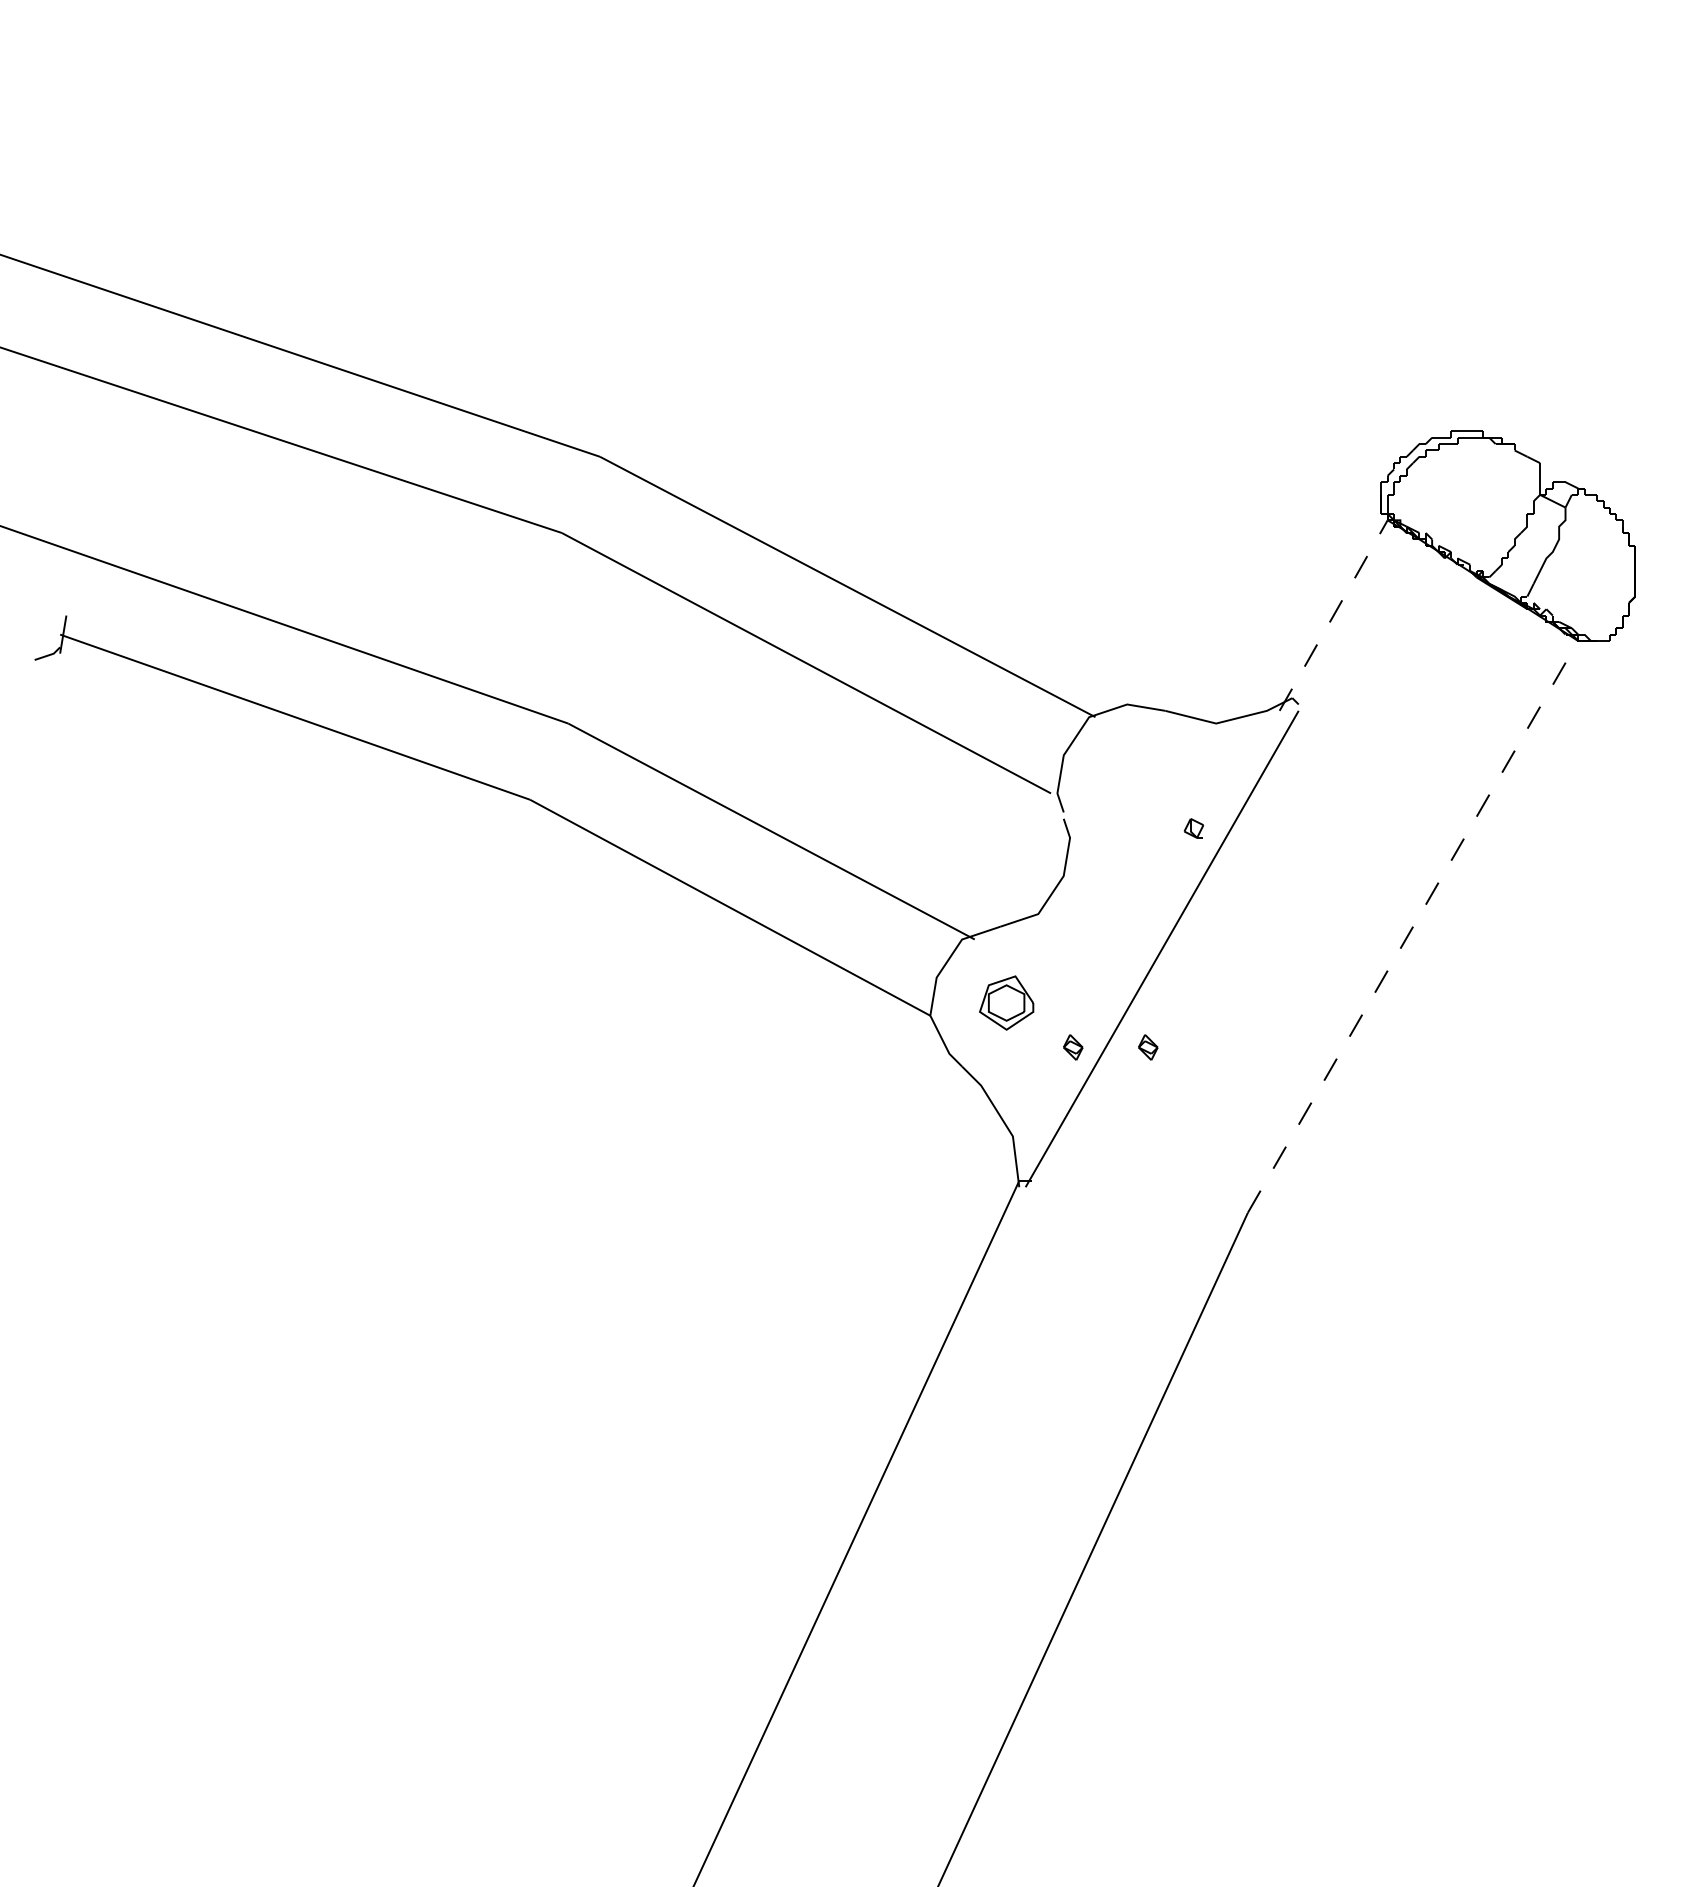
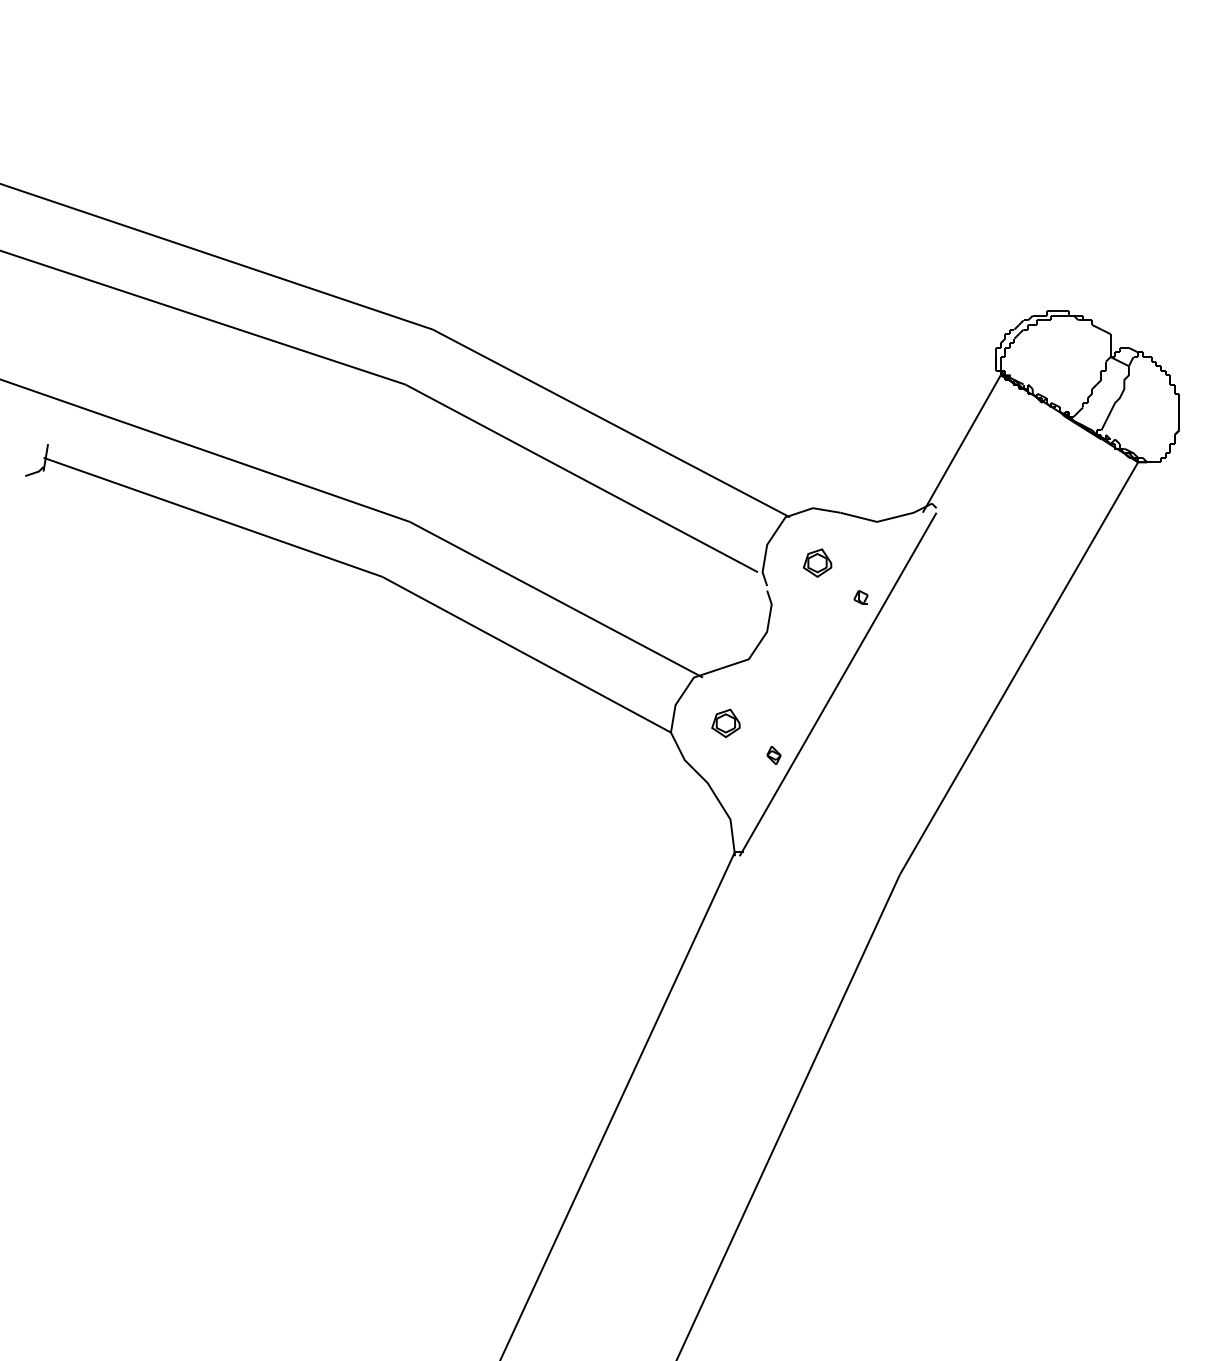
line: (1333, 615) -> (961, 444), dashed -> solid
part: (1133, 780) -> (817, 562), added
line: (1413, 926) -> (1019, 668), dashed -> solid
part: (1006, 1002) -> (725, 723), size x0.71
part: (1148, 1047) -> (828, 755), removed

